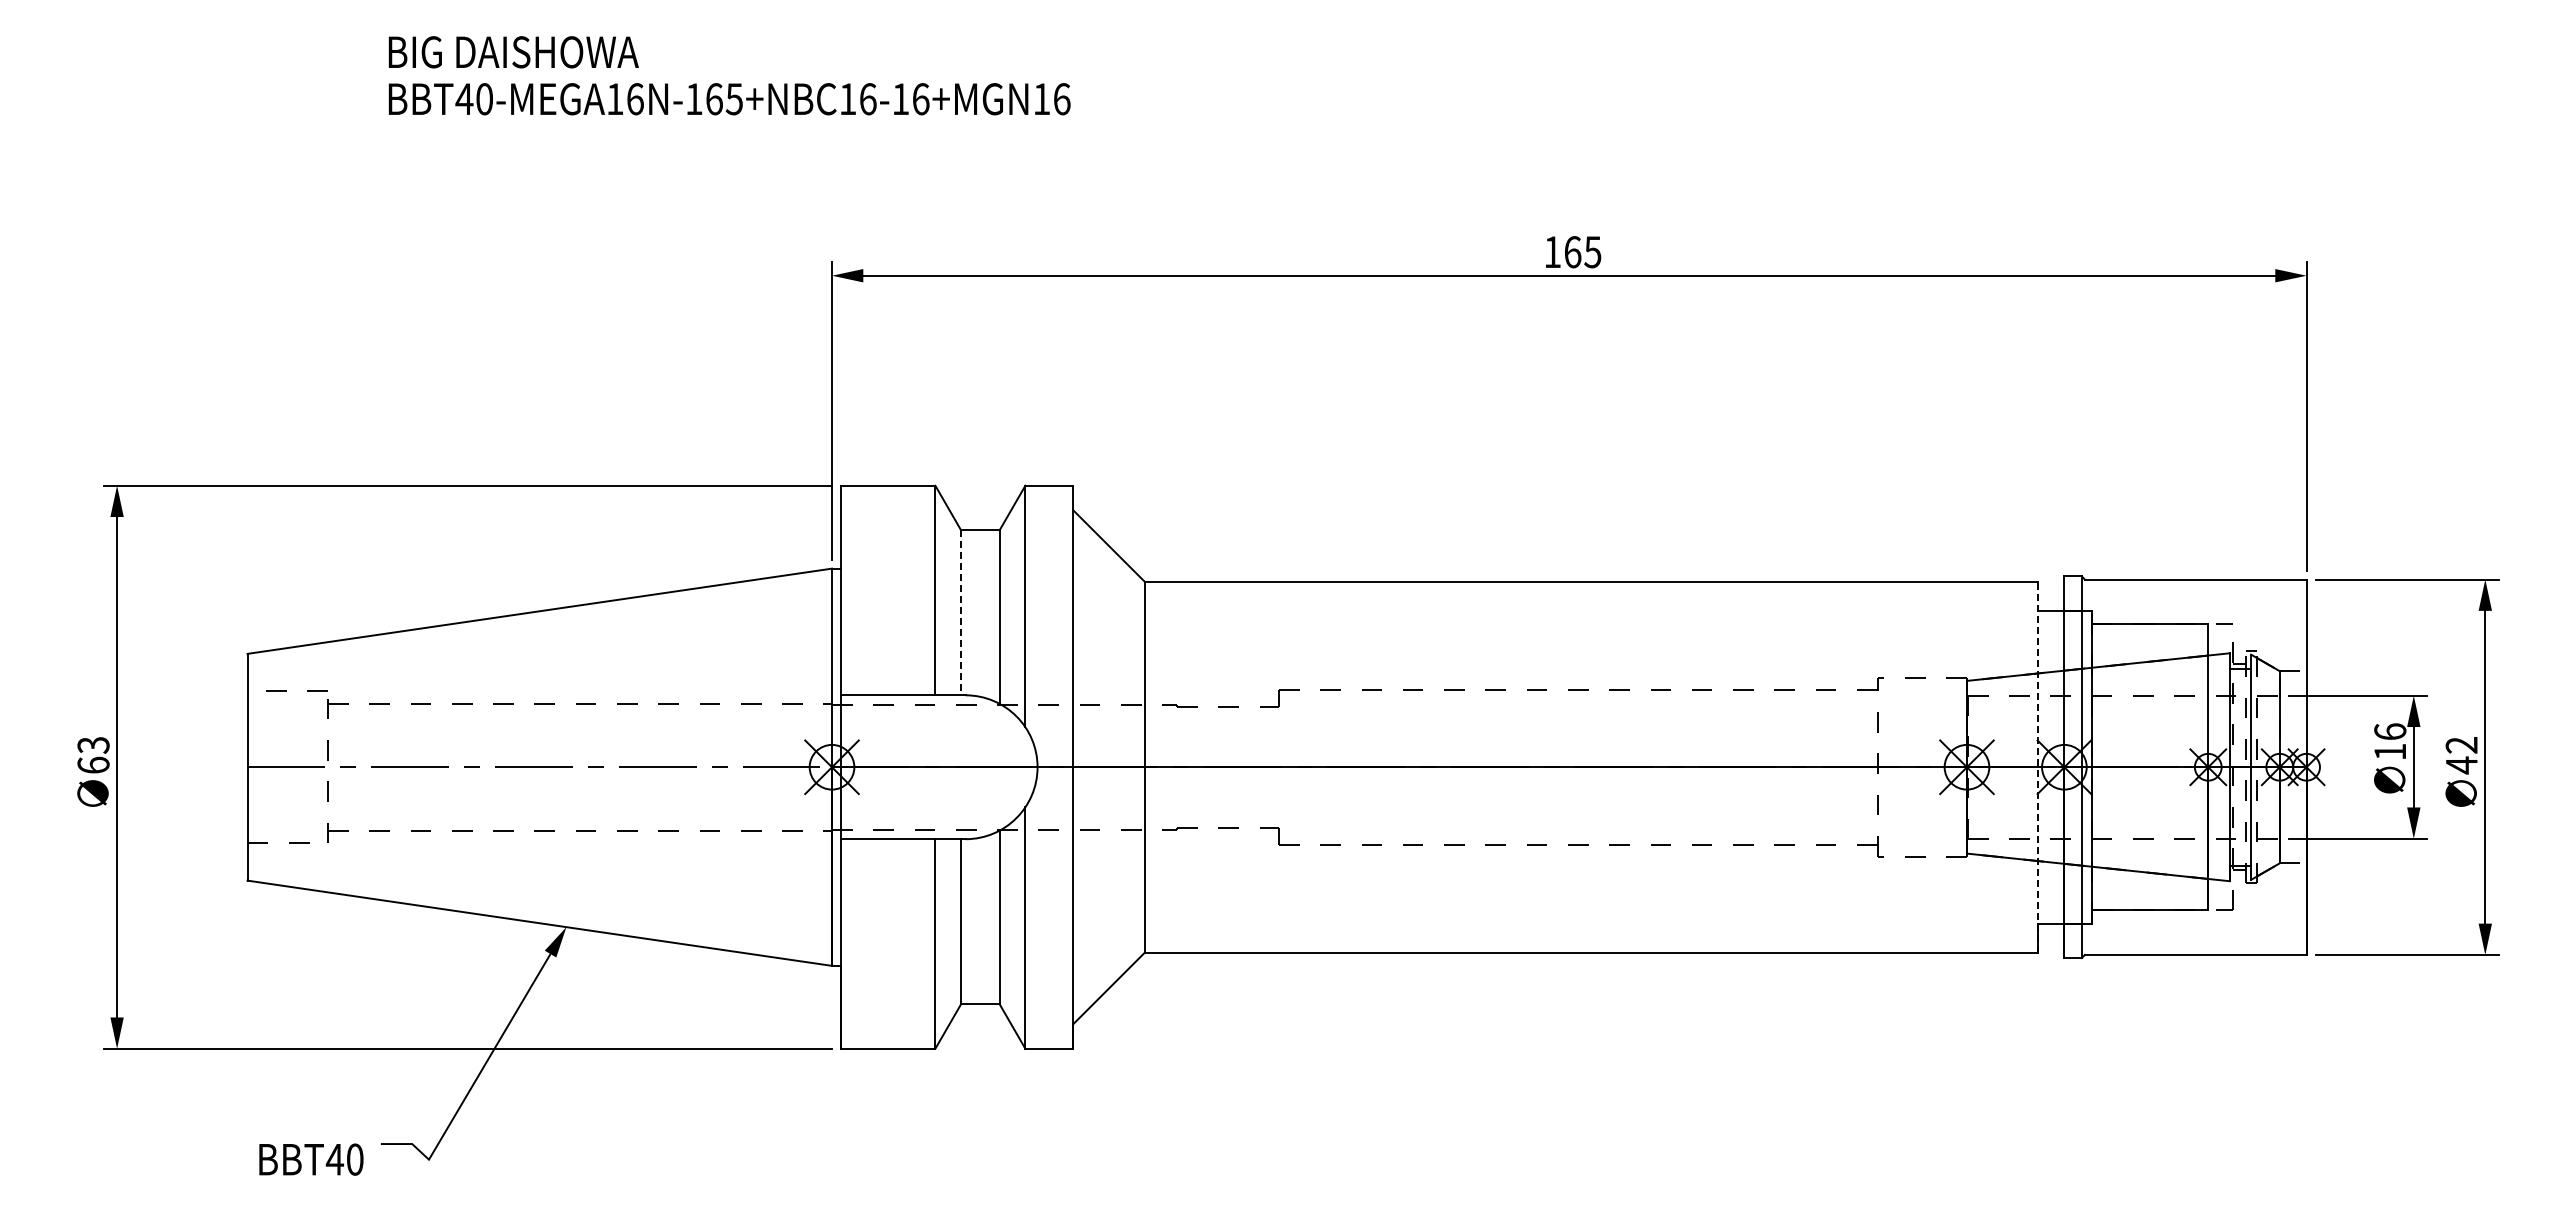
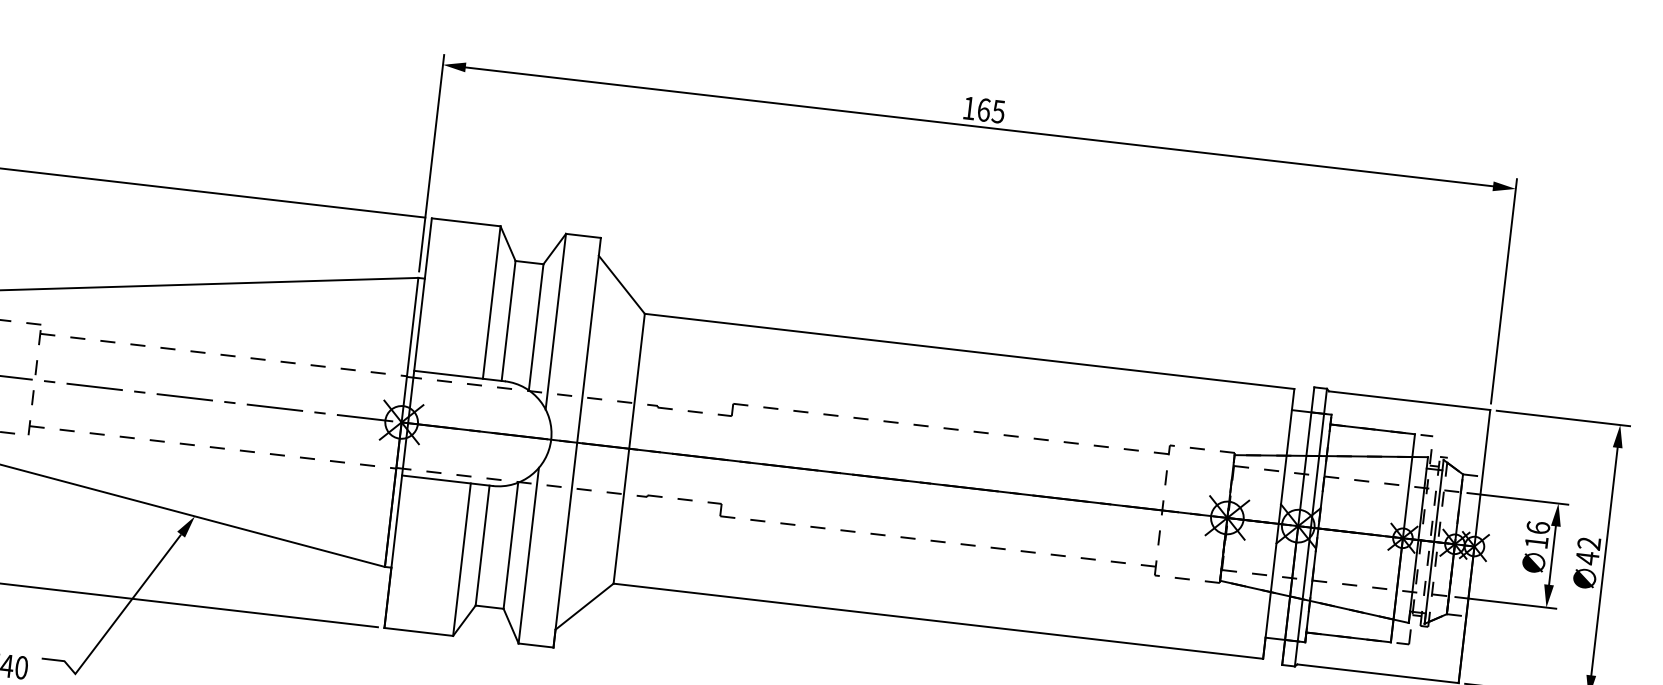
line: (961, 613) -> (508, 321), dashed -> solid
line: (2037, 766) -> (1278, 523), dashed -> solid

